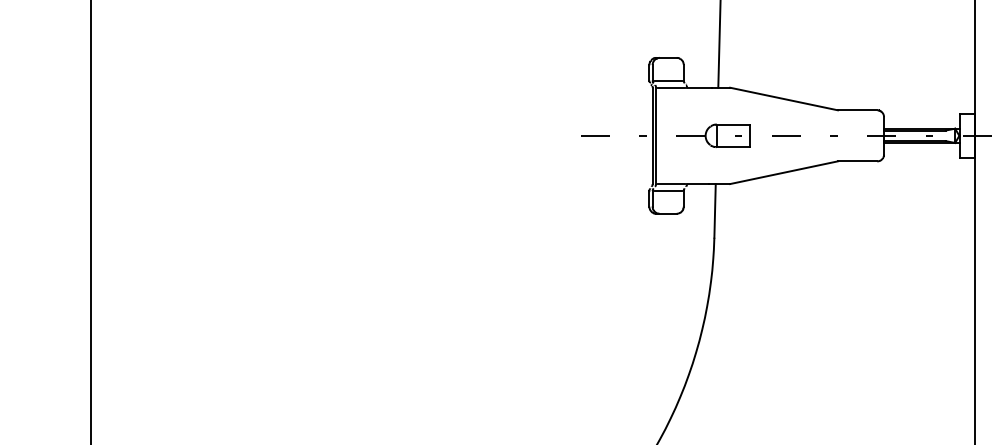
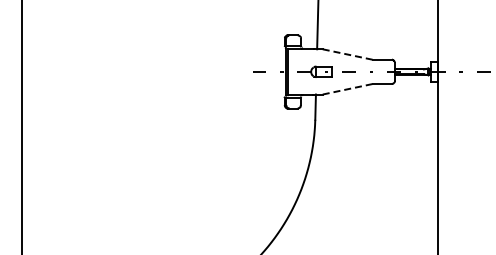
line: (785, 98) -> (348, 54), solid -> dashed
line: (785, 173) -> (348, 89), solid -> dashed

